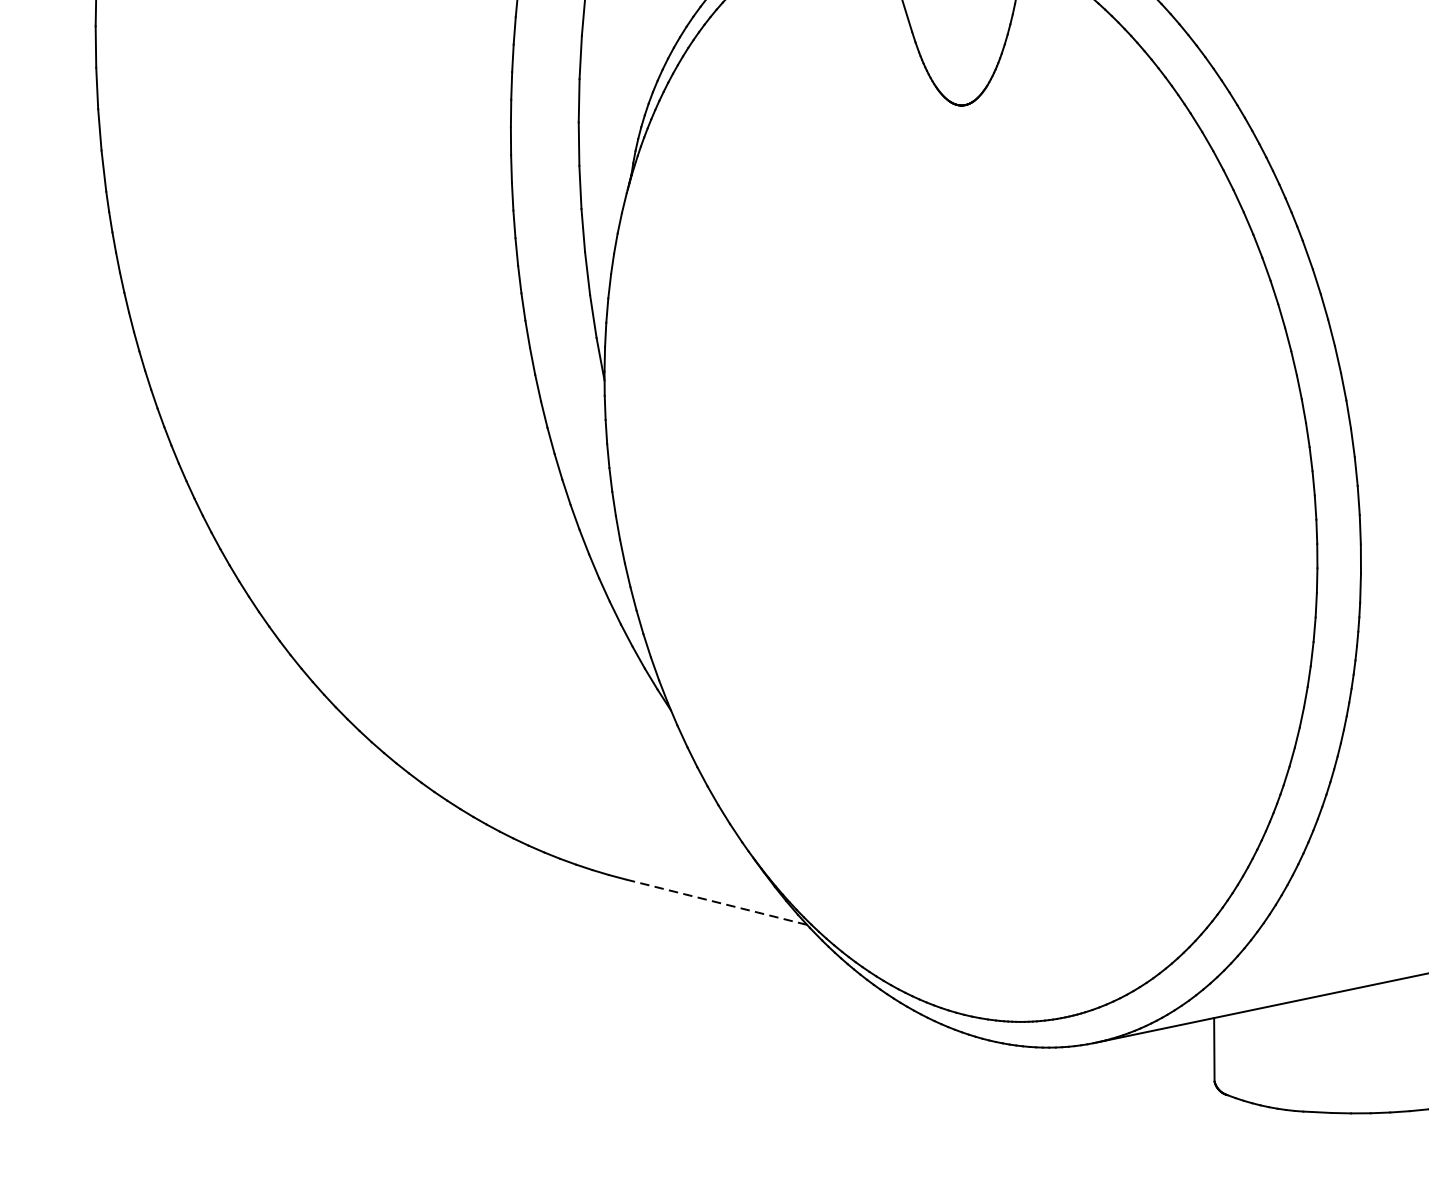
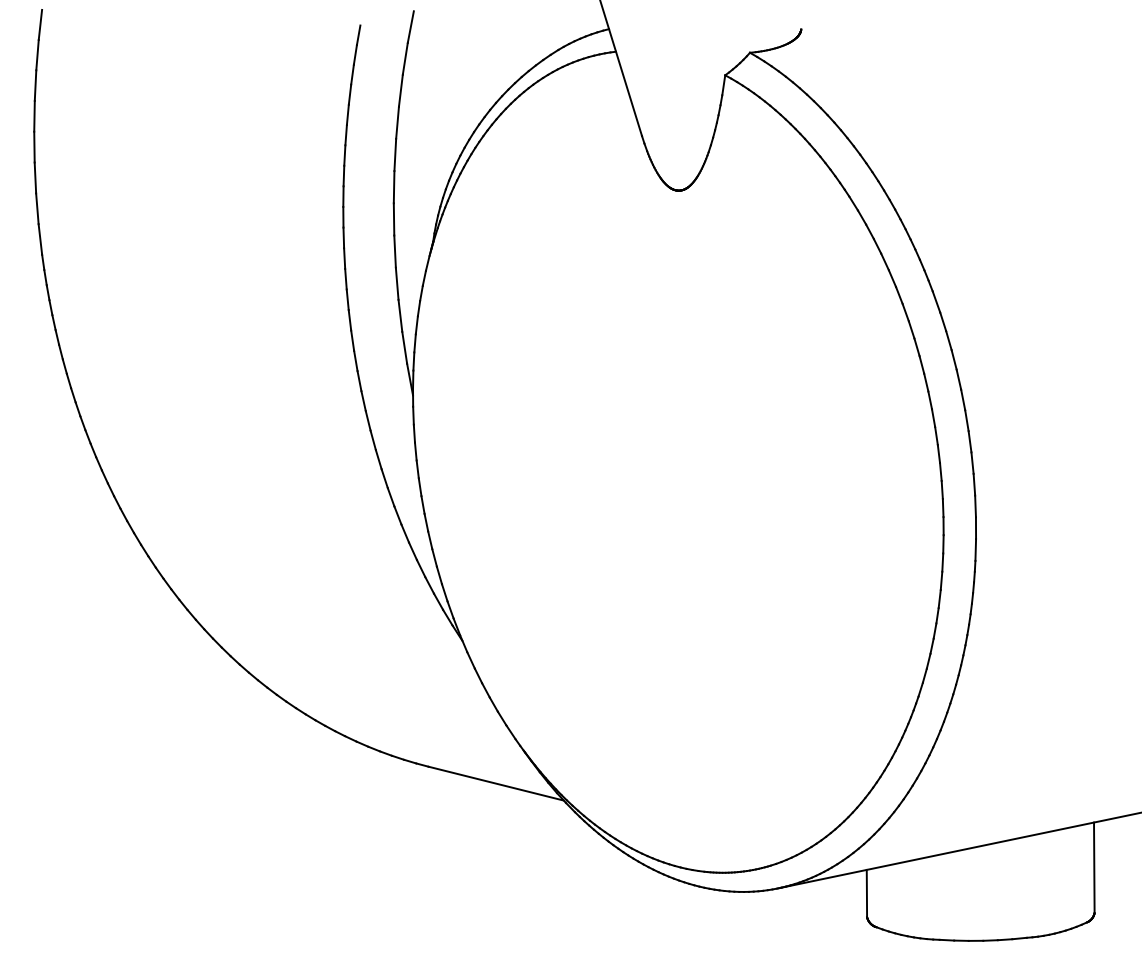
line: (716, 901) -> (496, 783), dashed -> solid

